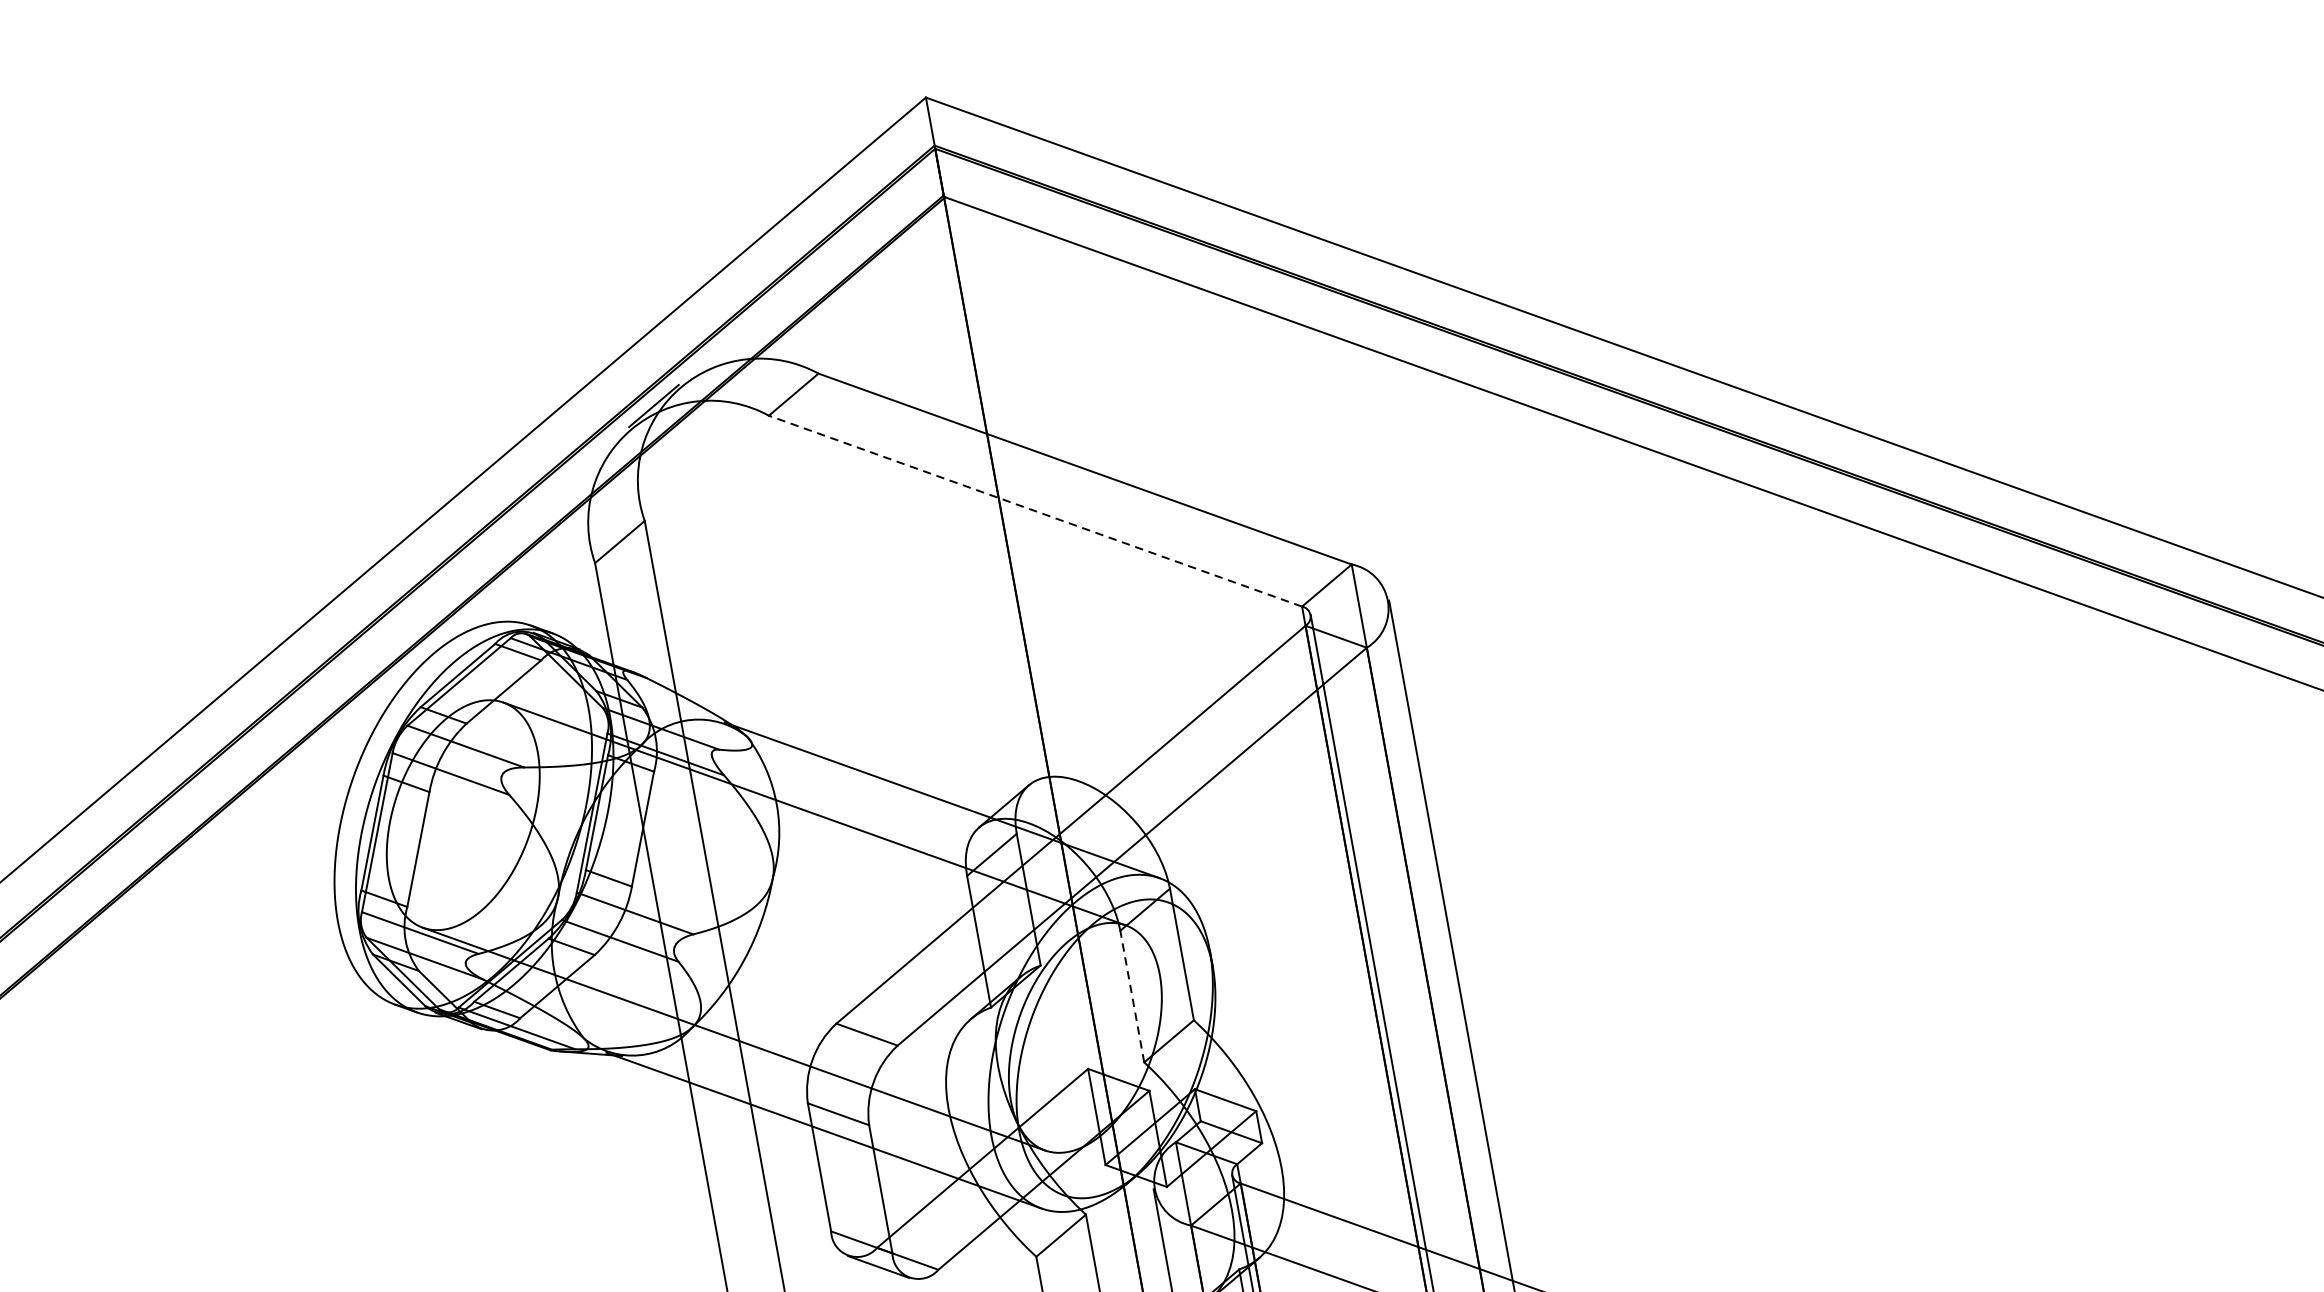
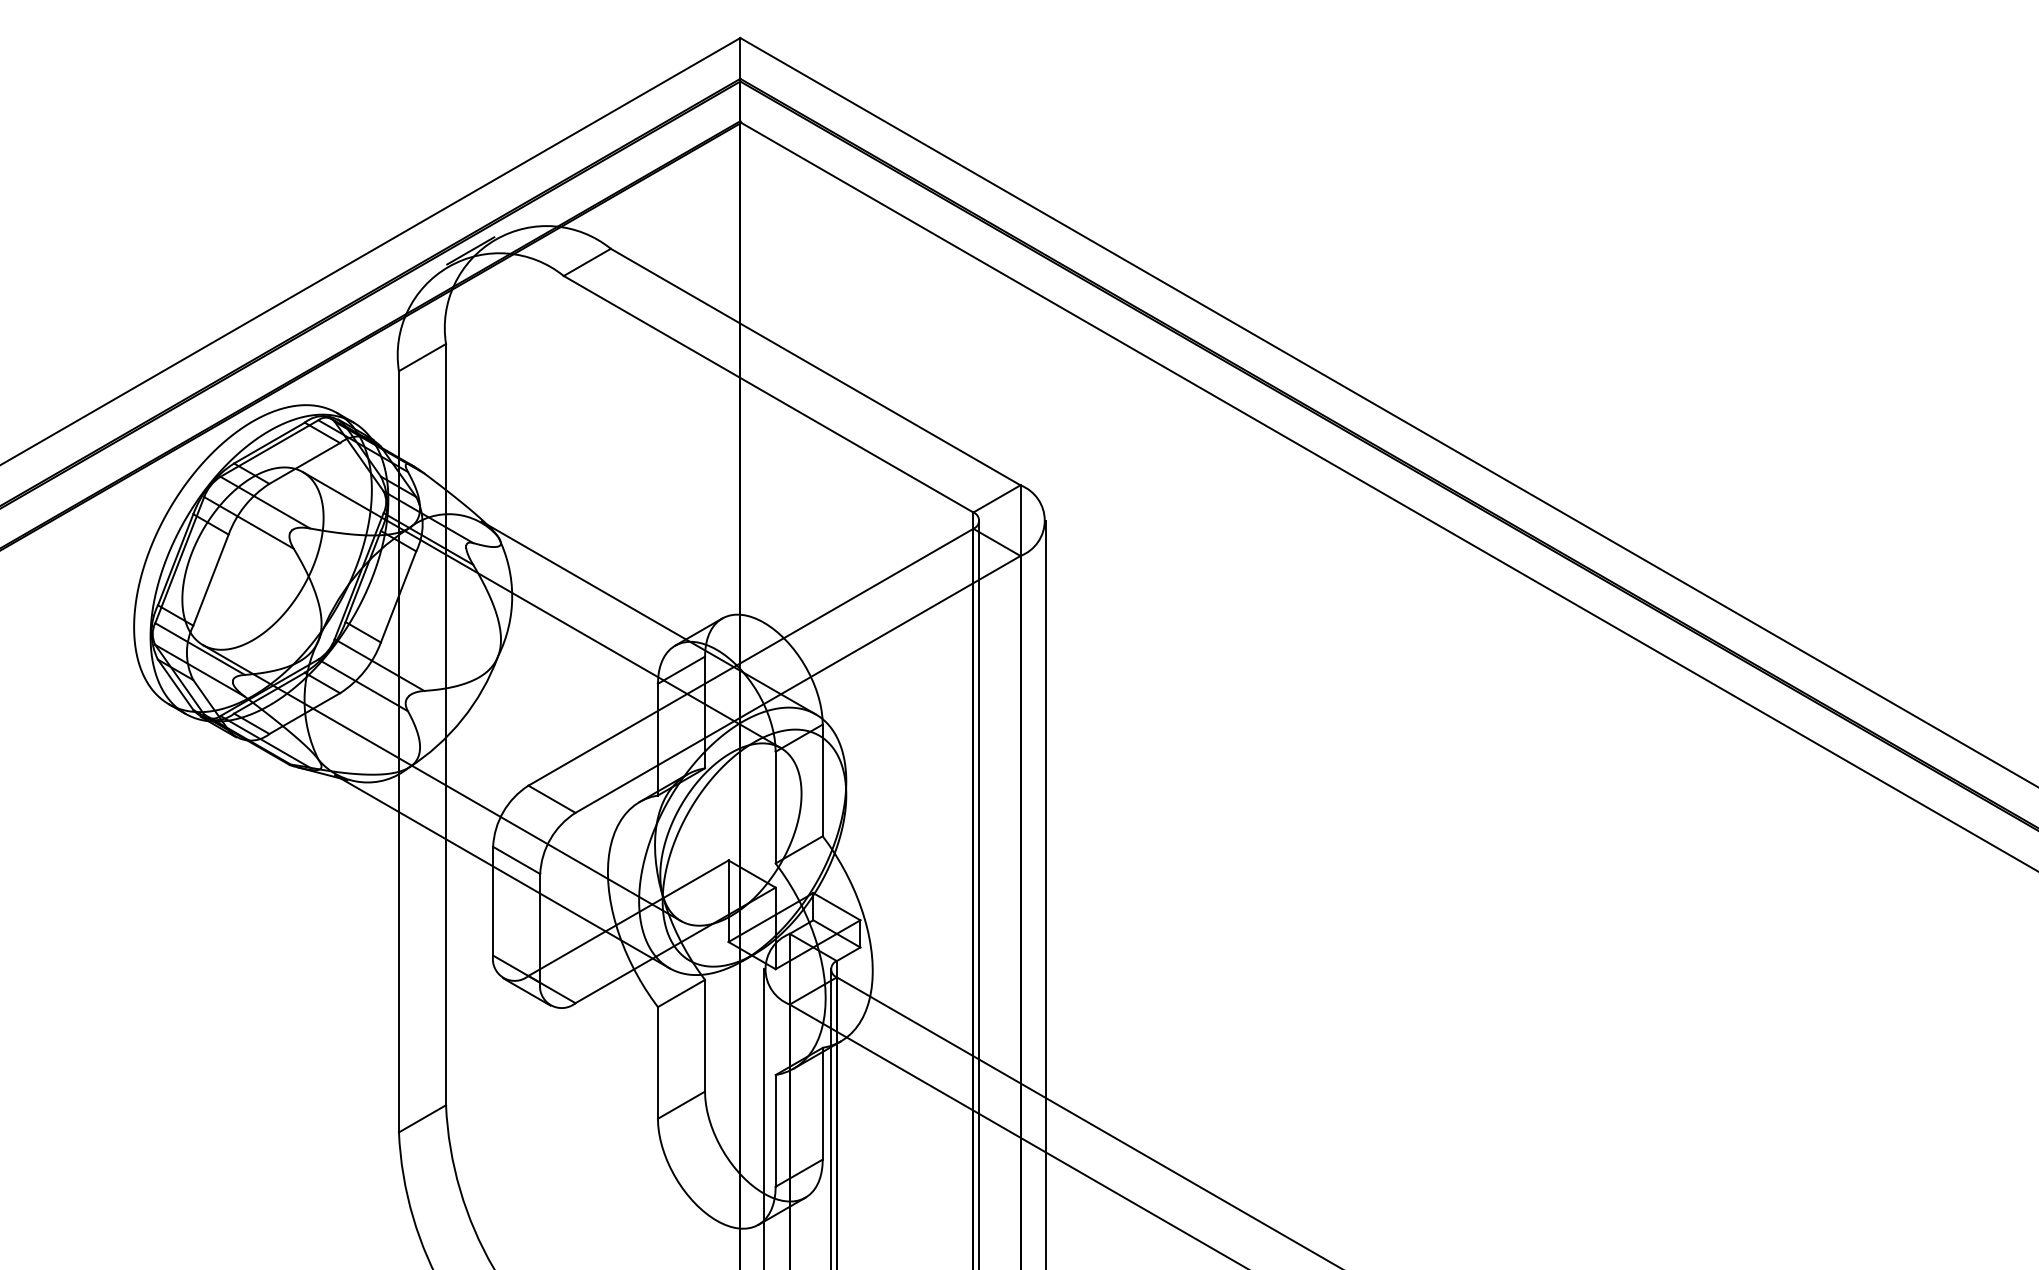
line: (1035, 511) -> (768, 394), dashed -> solid
line: (1132, 996) -> (775, 807), dashed -> solid

